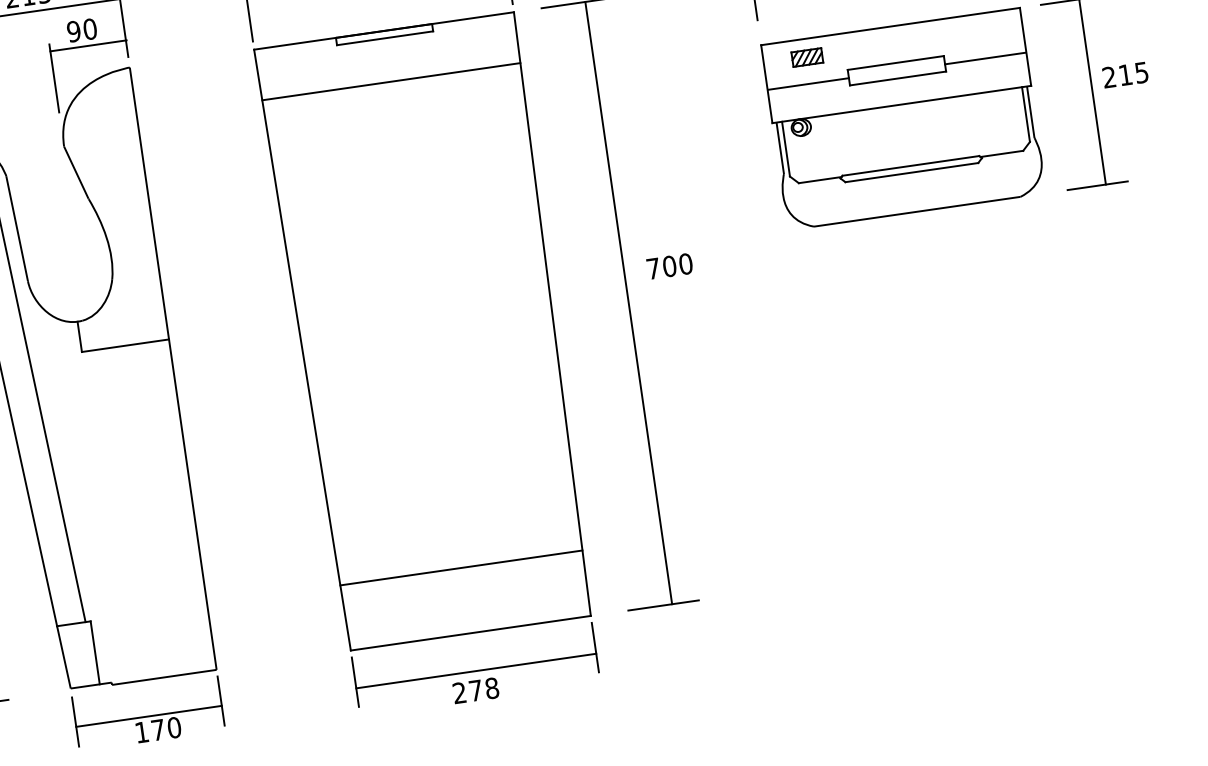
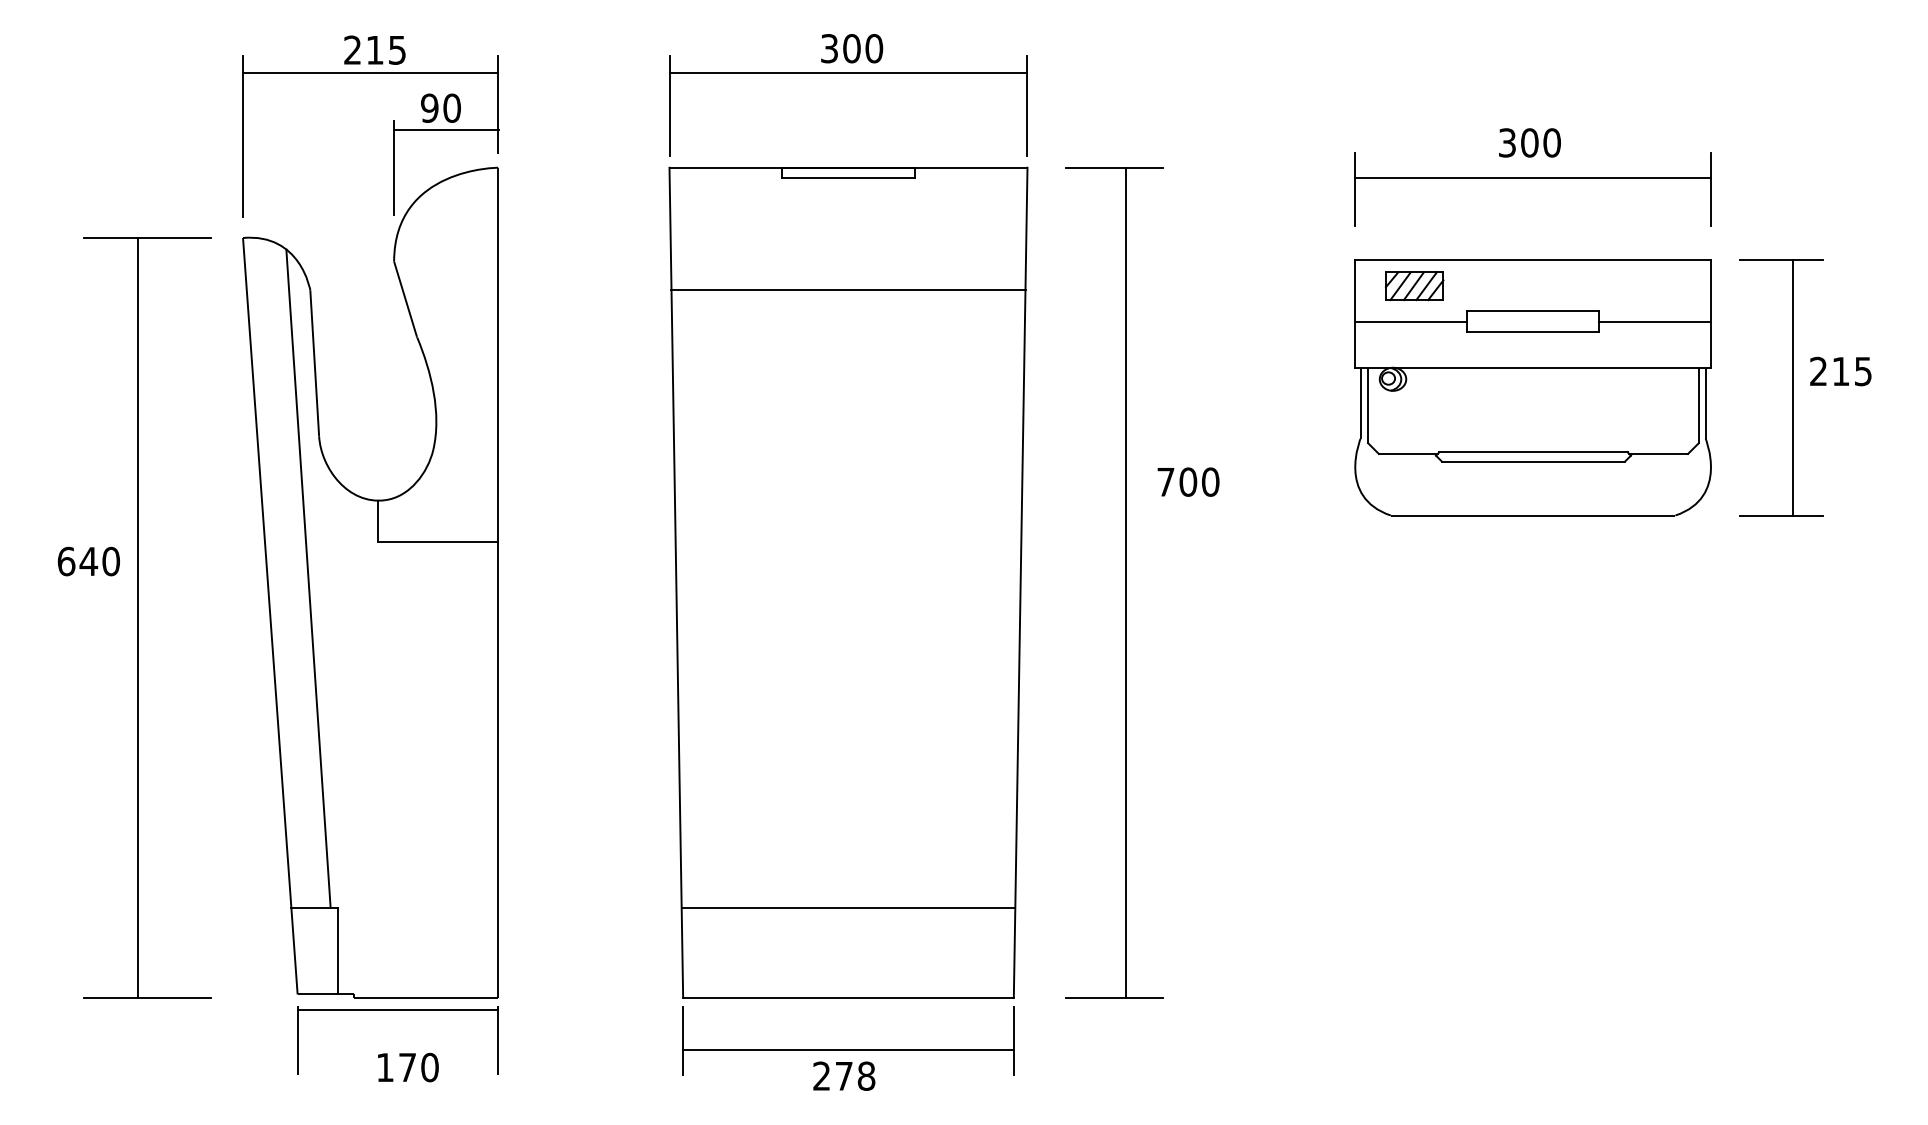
part: (807, 57) -> (1414, 285), size x1.4
line: (391, 81) -> (848, 289), moved
text: (669, 265) -> (1188, 481), moved
line: (148, 716) -> (397, 1010), moved

